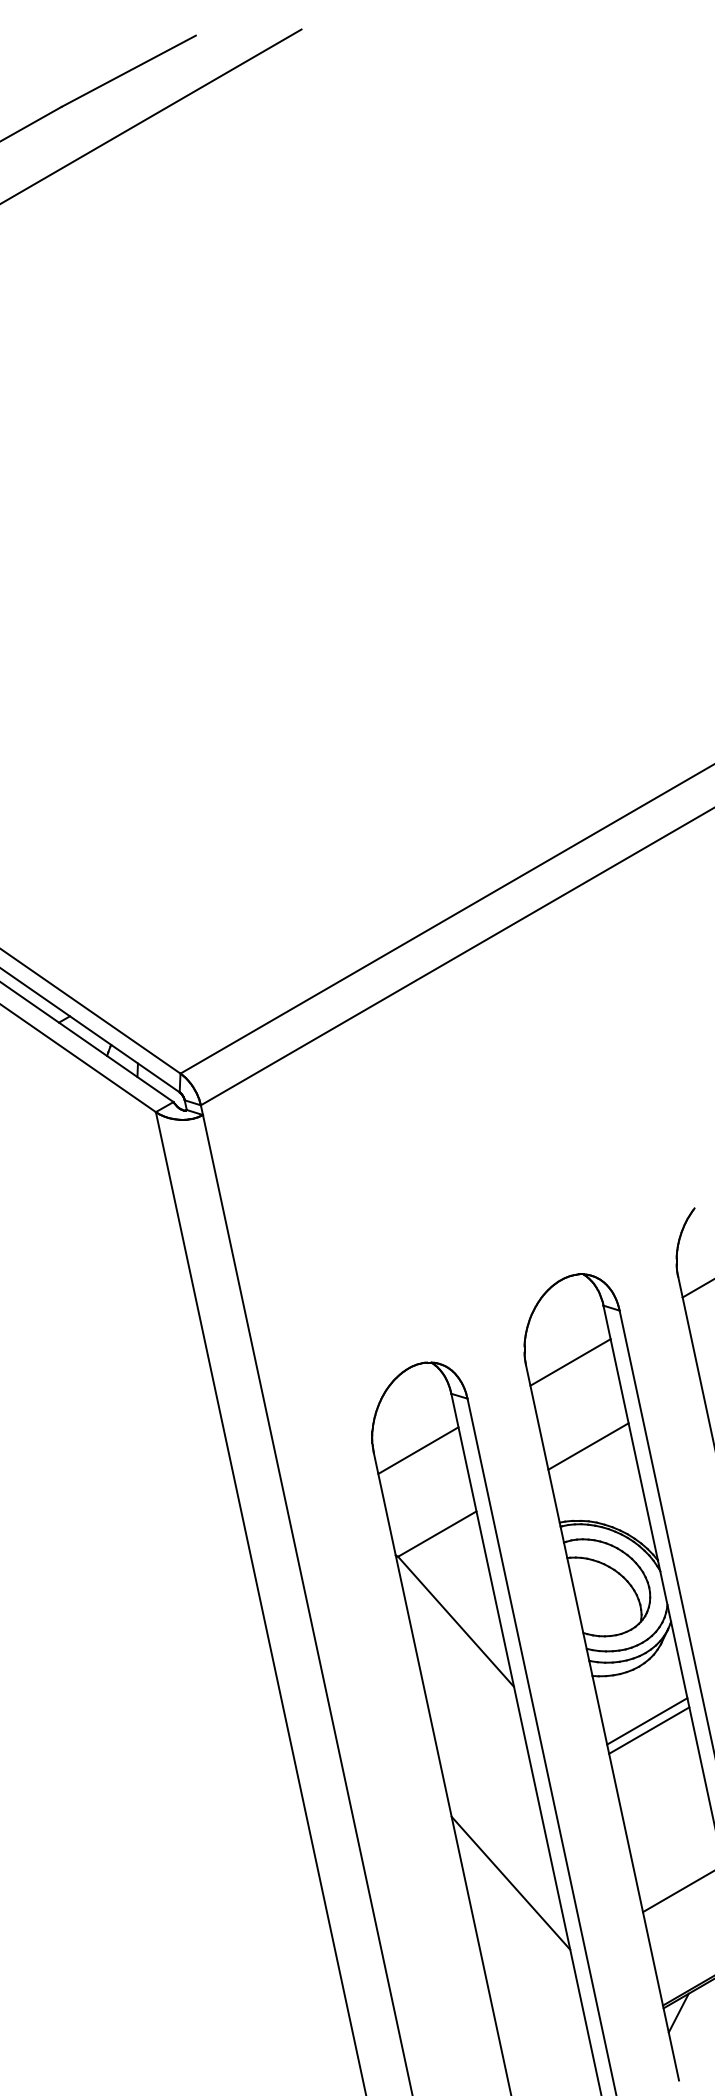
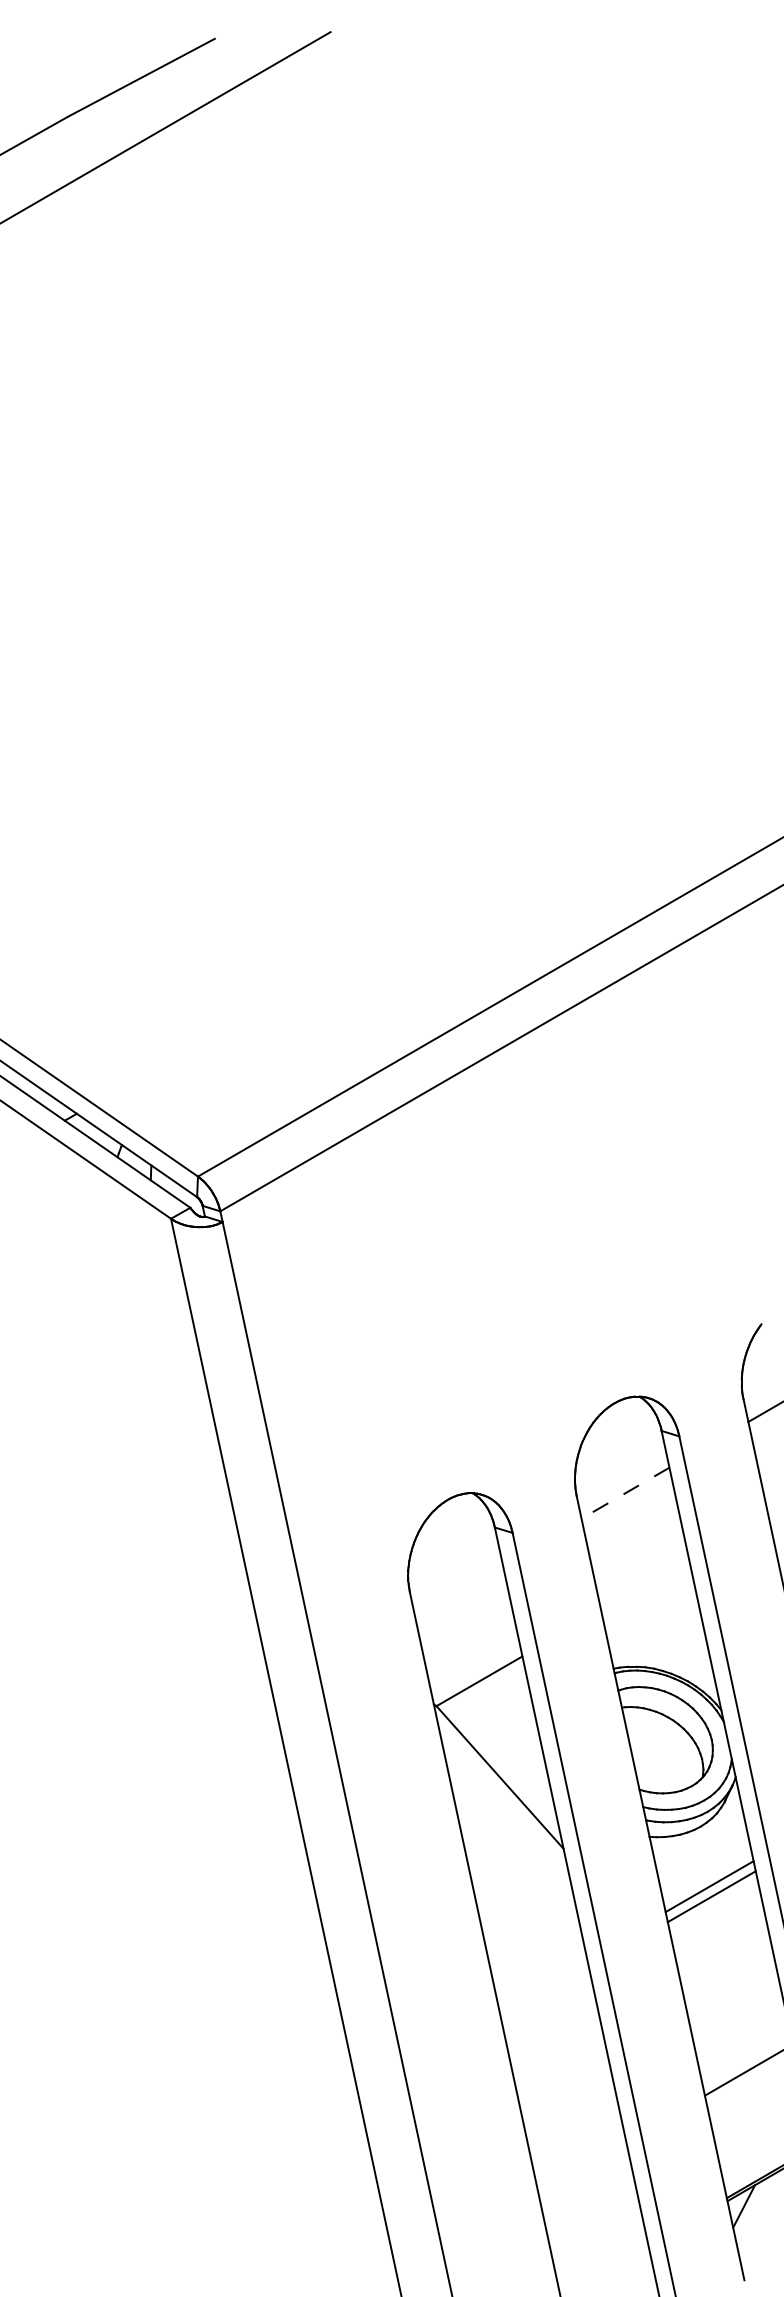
line: (570, 1362) -> (625, 1493), solid -> dashed
line: (588, 1445) -> (645, 1584), removed
line: (418, 1450) -> (458, 1589), removed
line: (511, 1882) -> (560, 2063), removed

